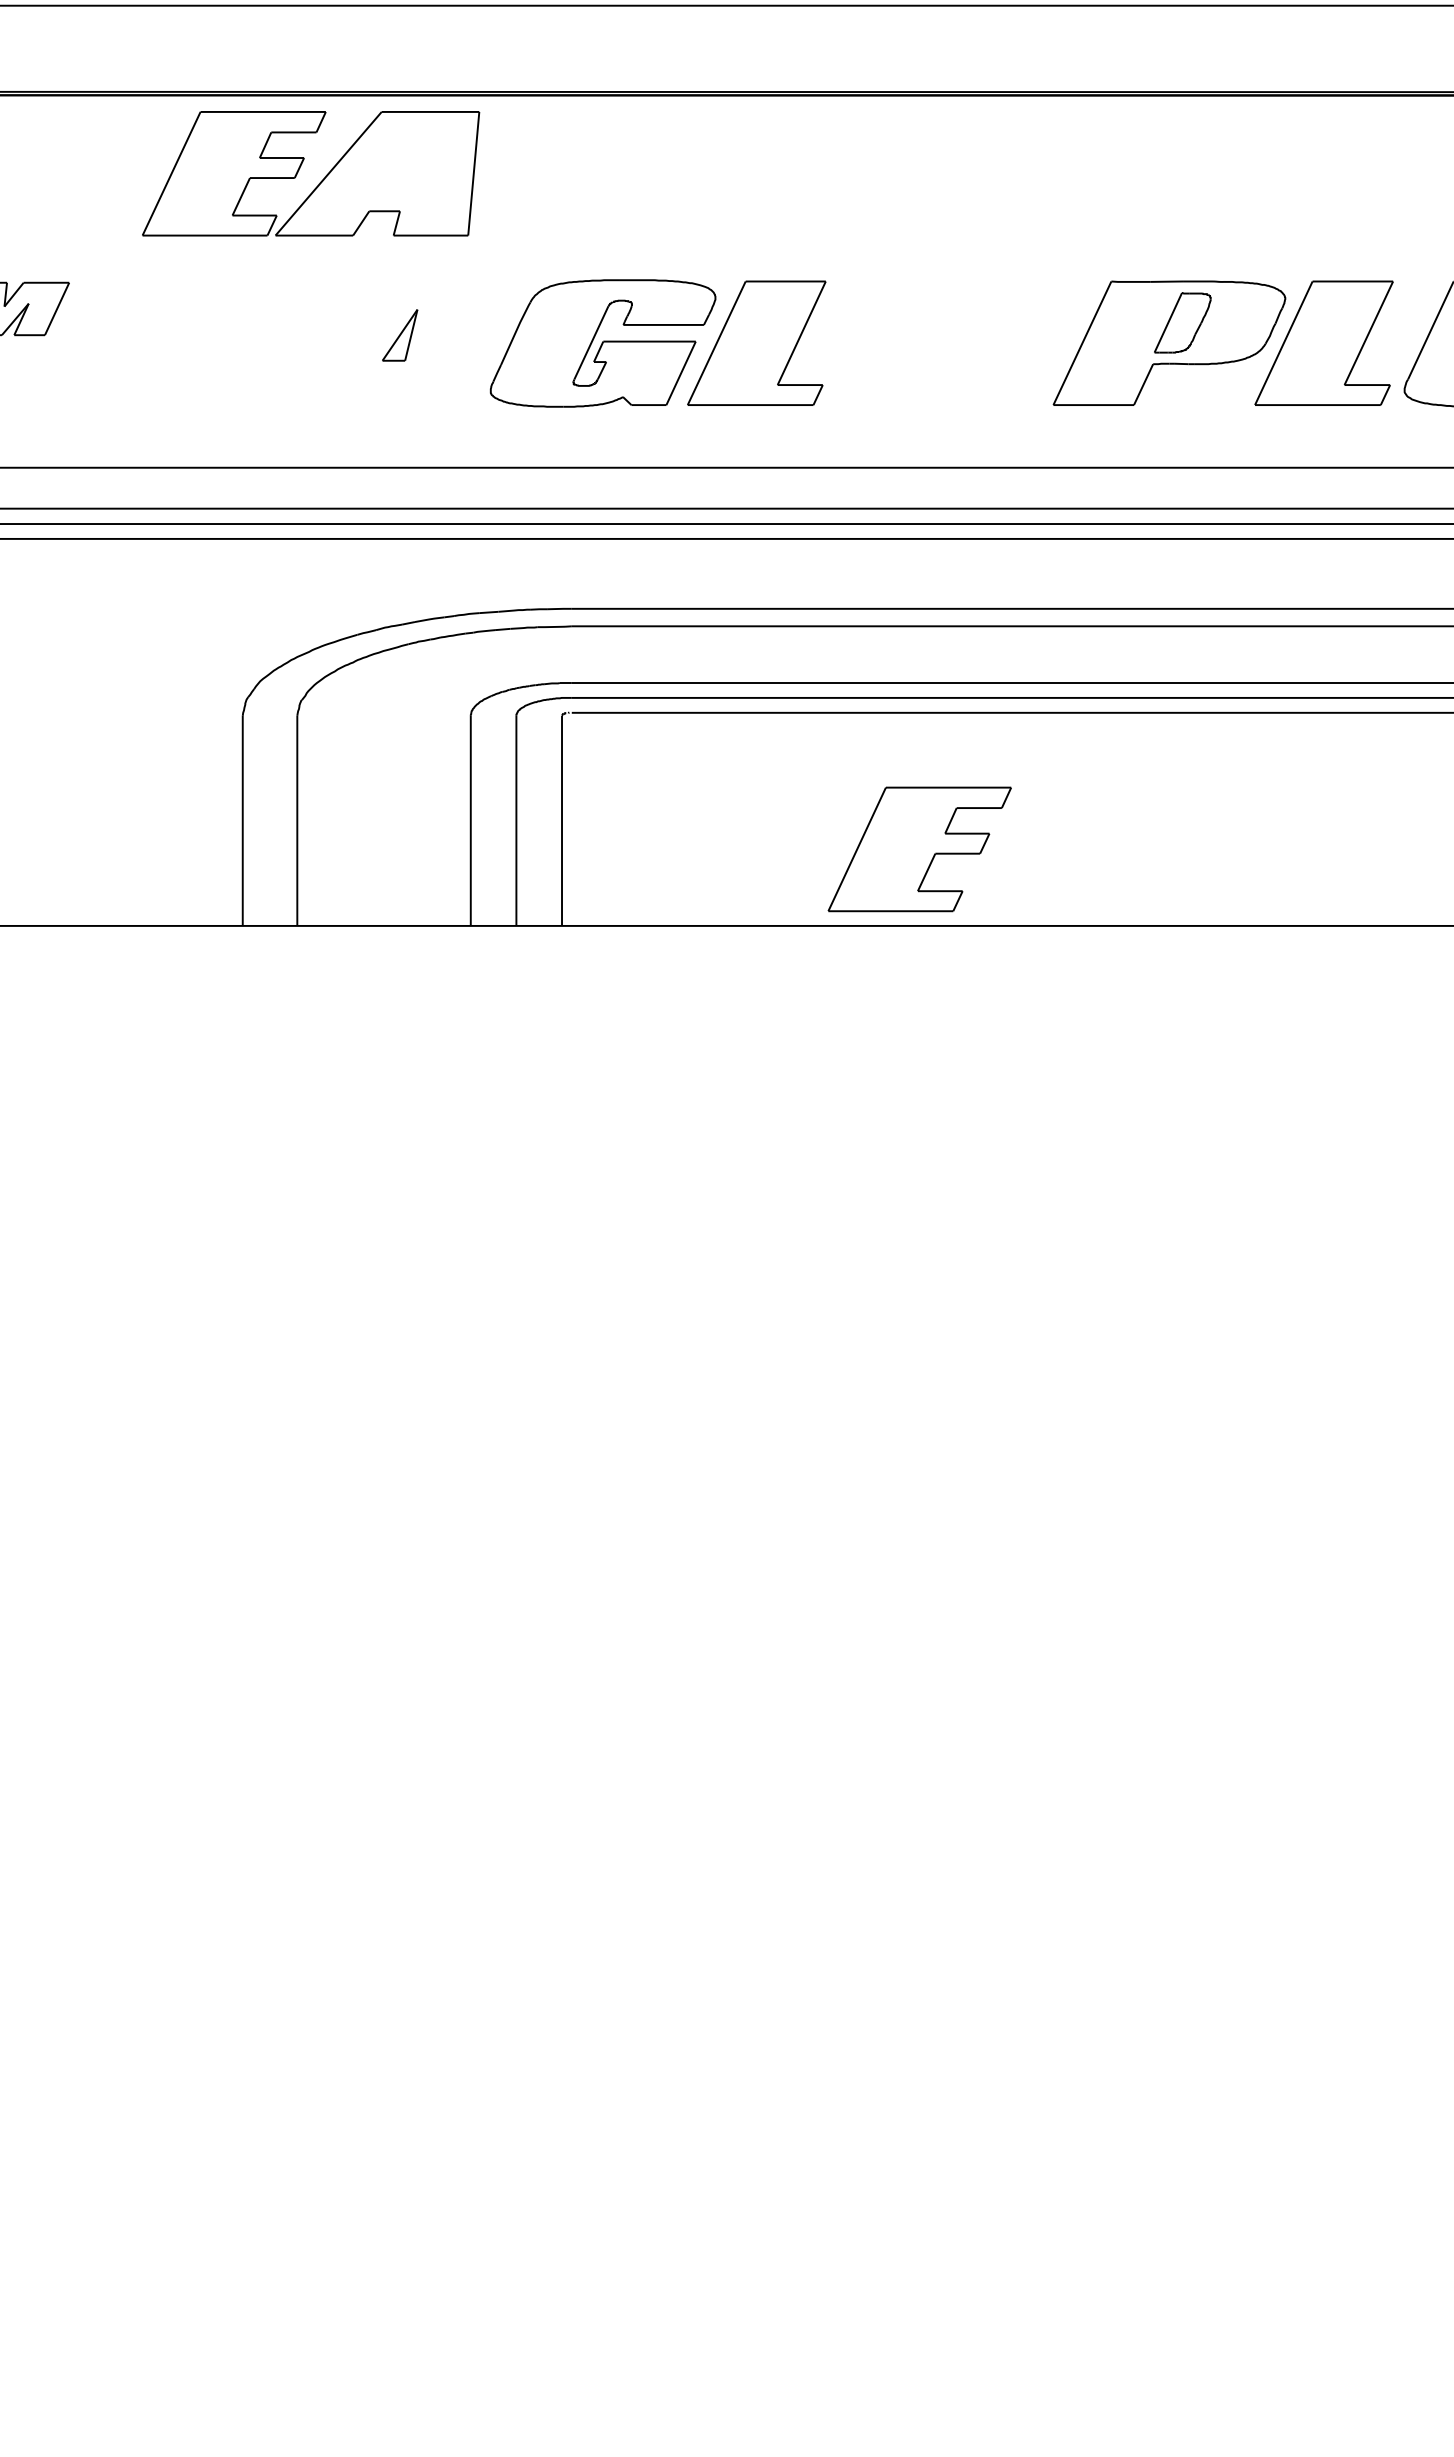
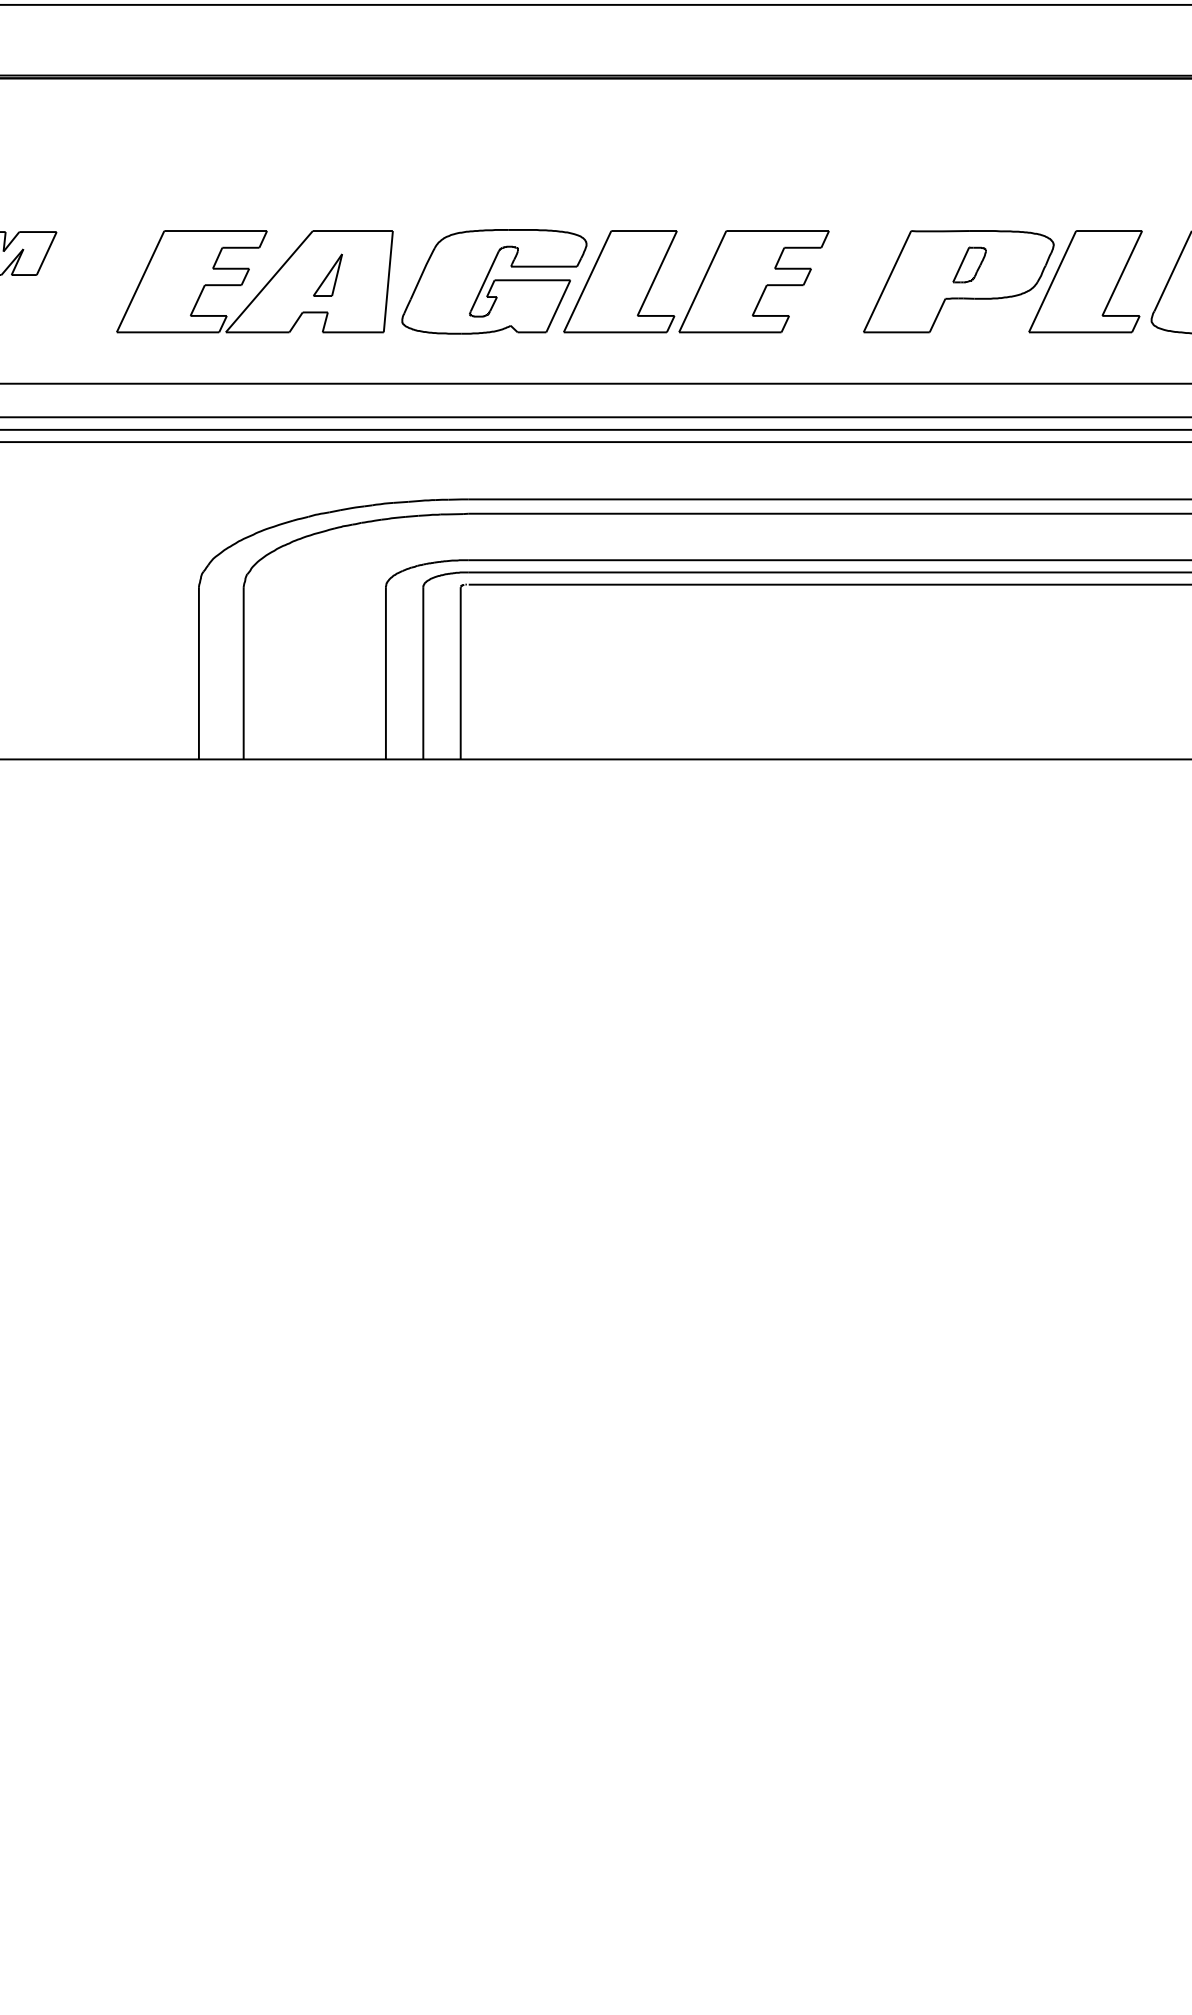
part: (300, 168) -> (246, 277), moved
part: (1182, 322) -> (969, 264), size x0.71
part: (919, 849) -> (753, 281), moved

